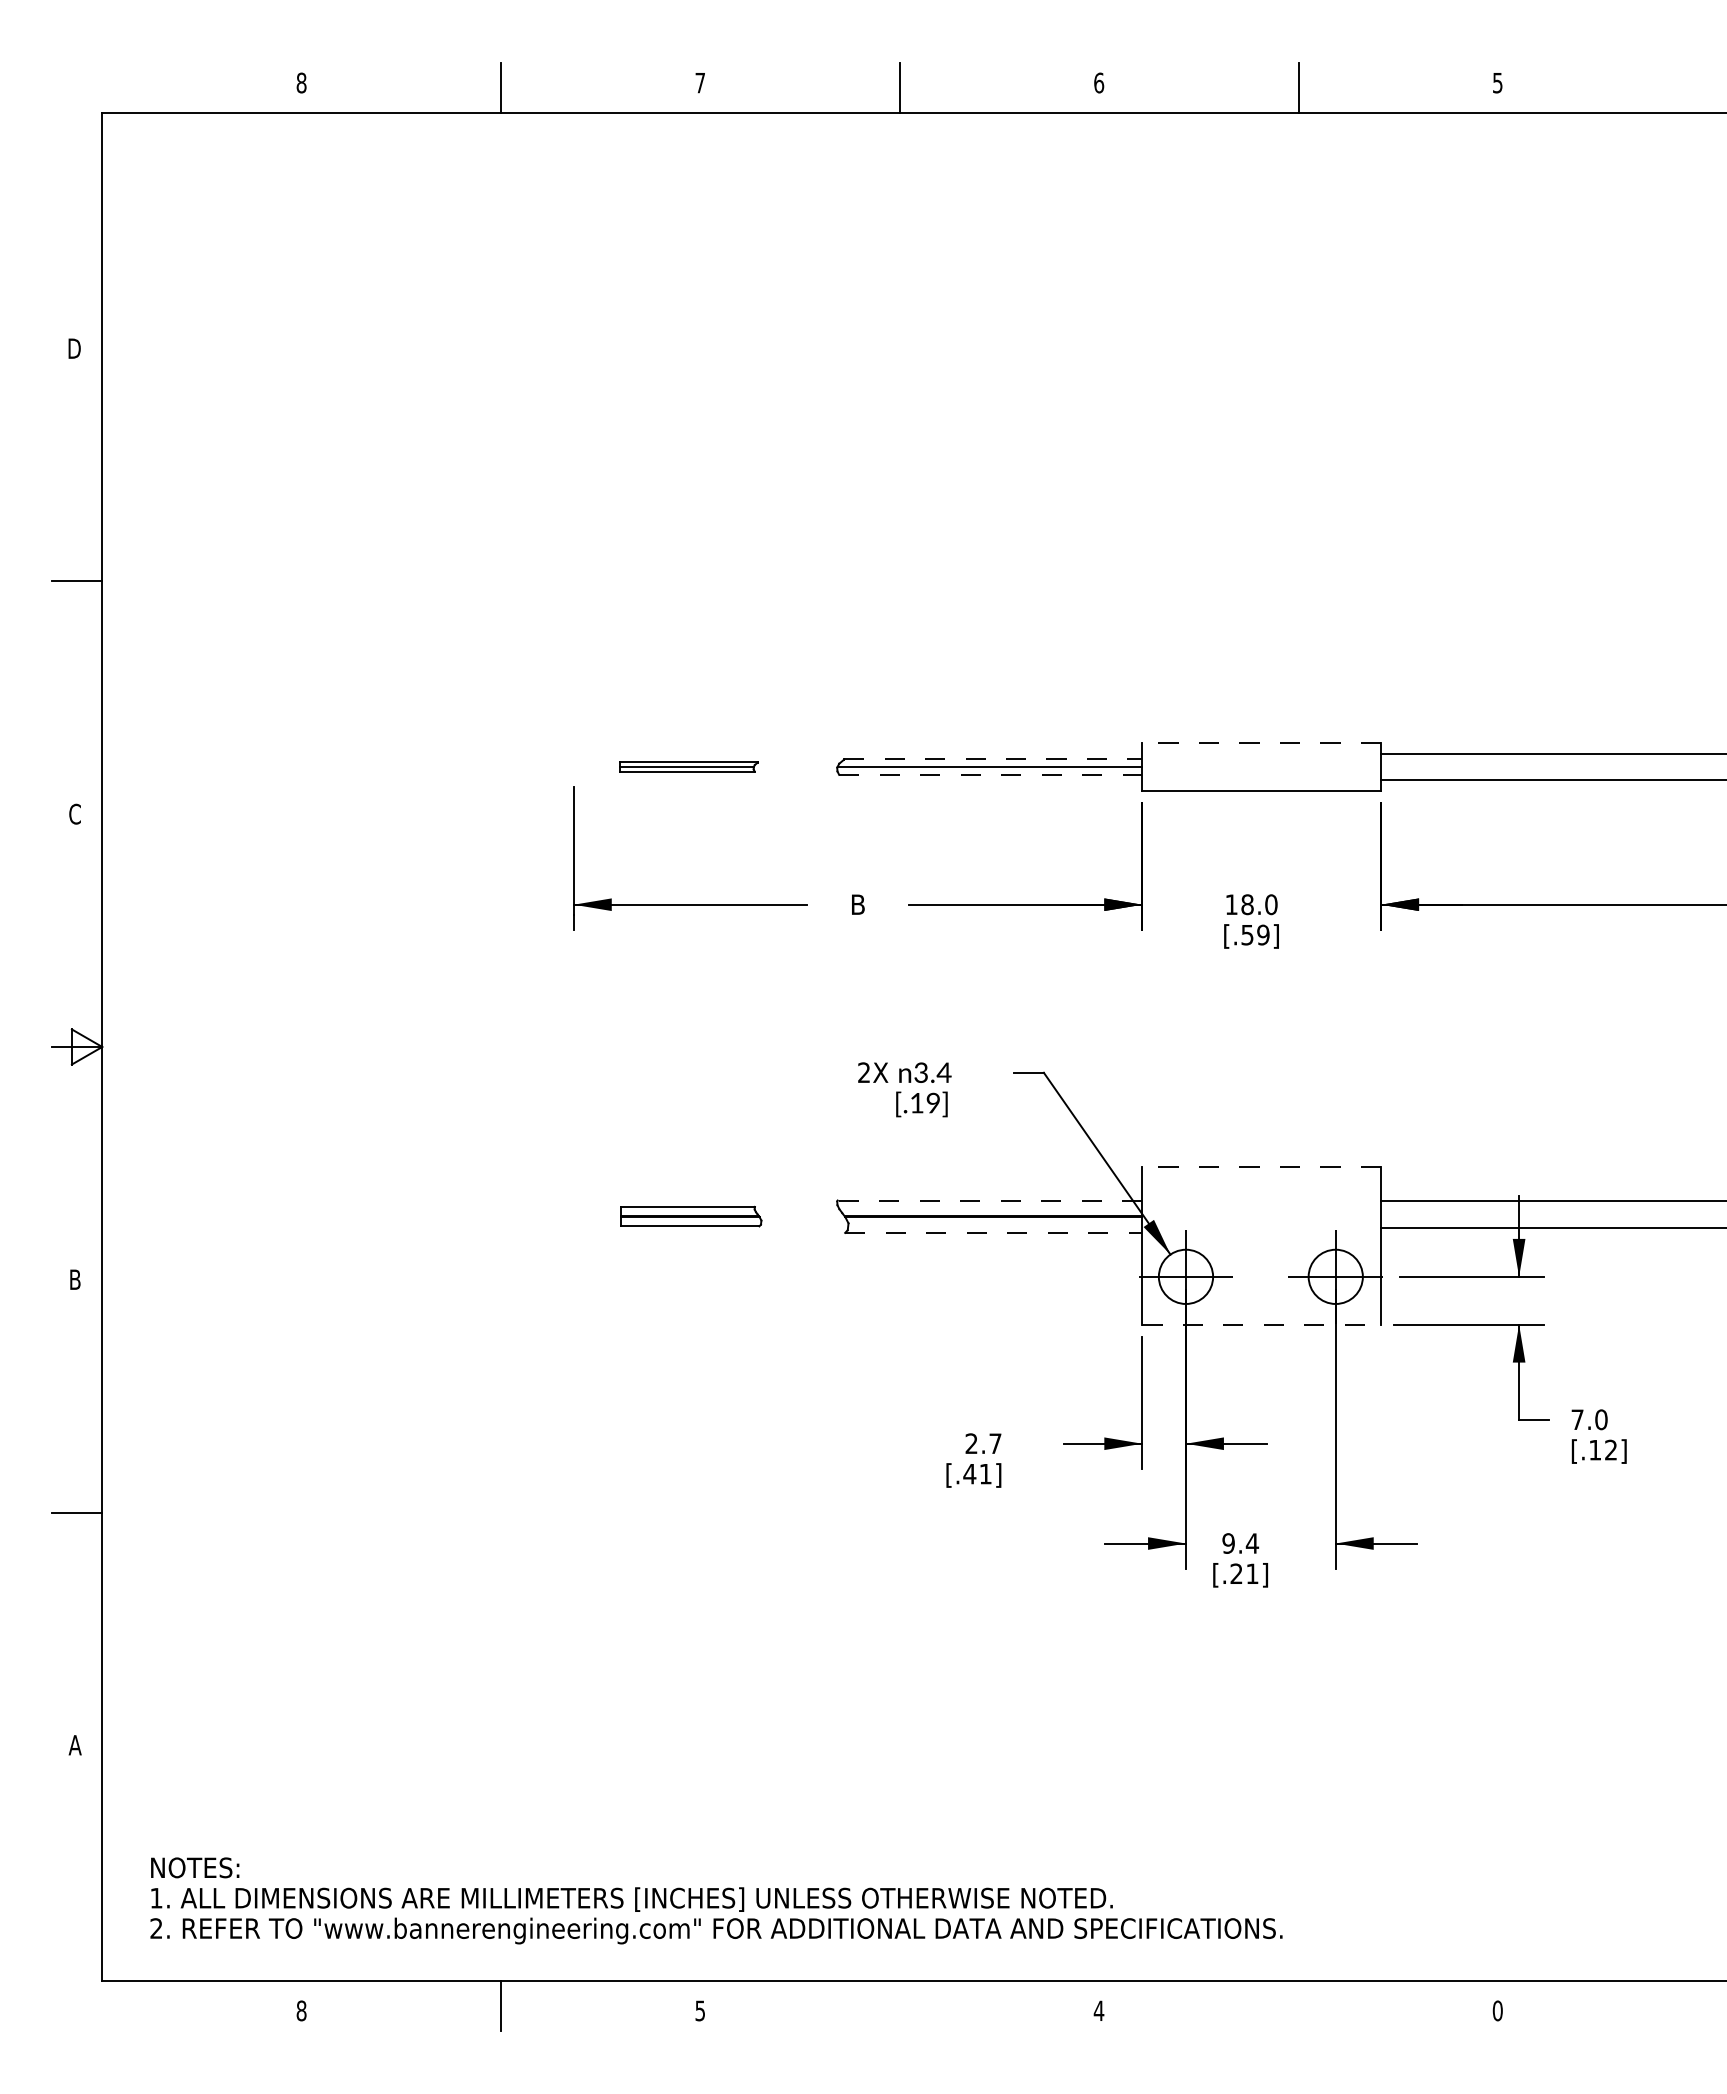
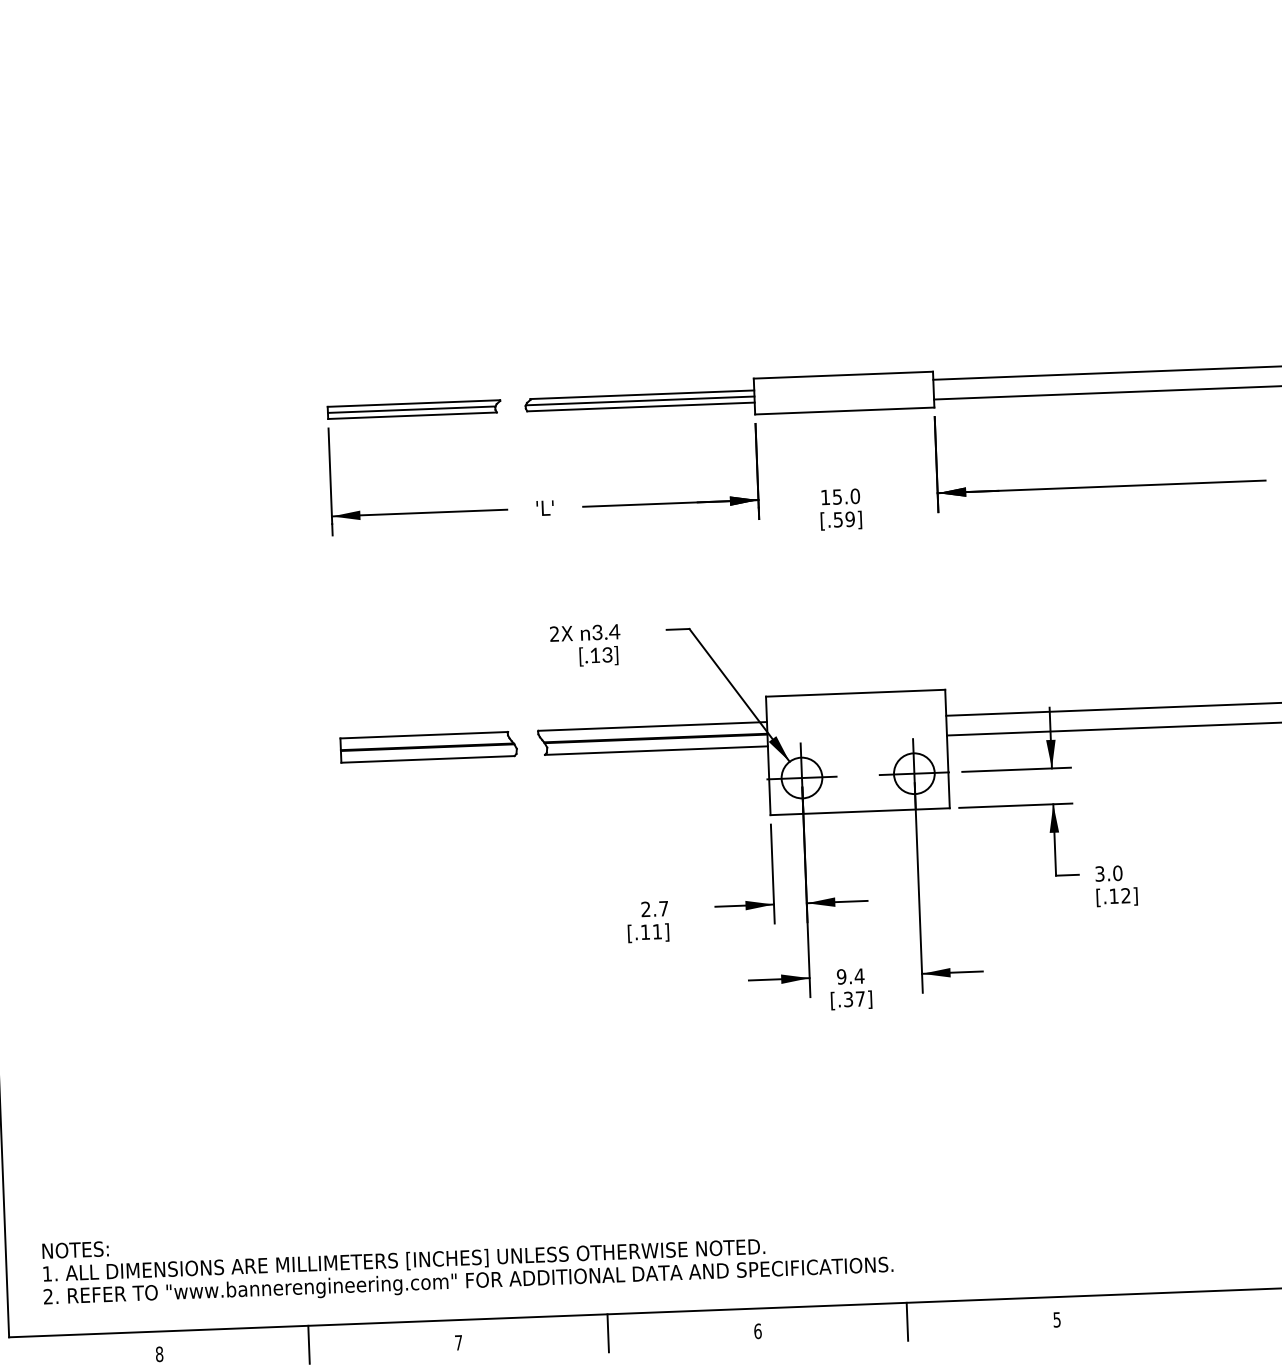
line: (1261, 742) -> (843, 374), dashed -> solid
line: (993, 758) -> (642, 394), dashed -> solid
part: (688, 766) -> (413, 409), size x1.67
line: (990, 774) -> (640, 406), dashed -> solid
text: (857, 904) -> (544, 508), B -> 'L'
text: (1247, 904) -> (837, 496), 18.0 -> 15.0
text: (932, 1103) -> (606, 655), [.19] -> [.13]
line: (1261, 1166) -> (855, 693), dashed -> solid
line: (989, 1200) -> (652, 726), dashed -> solid
part: (691, 1216) -> (429, 746), size x1.67
line: (993, 1232) -> (656, 750), dashed -> solid
line: (1262, 1324) -> (860, 811), dashed -> solid
text: (1577, 1419) -> (1099, 873), 7.0 -> 3.0
text: (969, 1474) -> (645, 932), [.41] -> [.11]
text: (1244, 1573) -> (854, 998), [.21] -> [.37]
line: (899, 2005) -> (608, 1333), added
line: (1298, 2005) -> (907, 1321), added
text: (699, 2010) -> (458, 1342), 5 -> 7
text: (1098, 2010) -> (757, 1331), 4 -> 6
text: (1497, 2010) -> (1056, 1319), 0 -> 5

